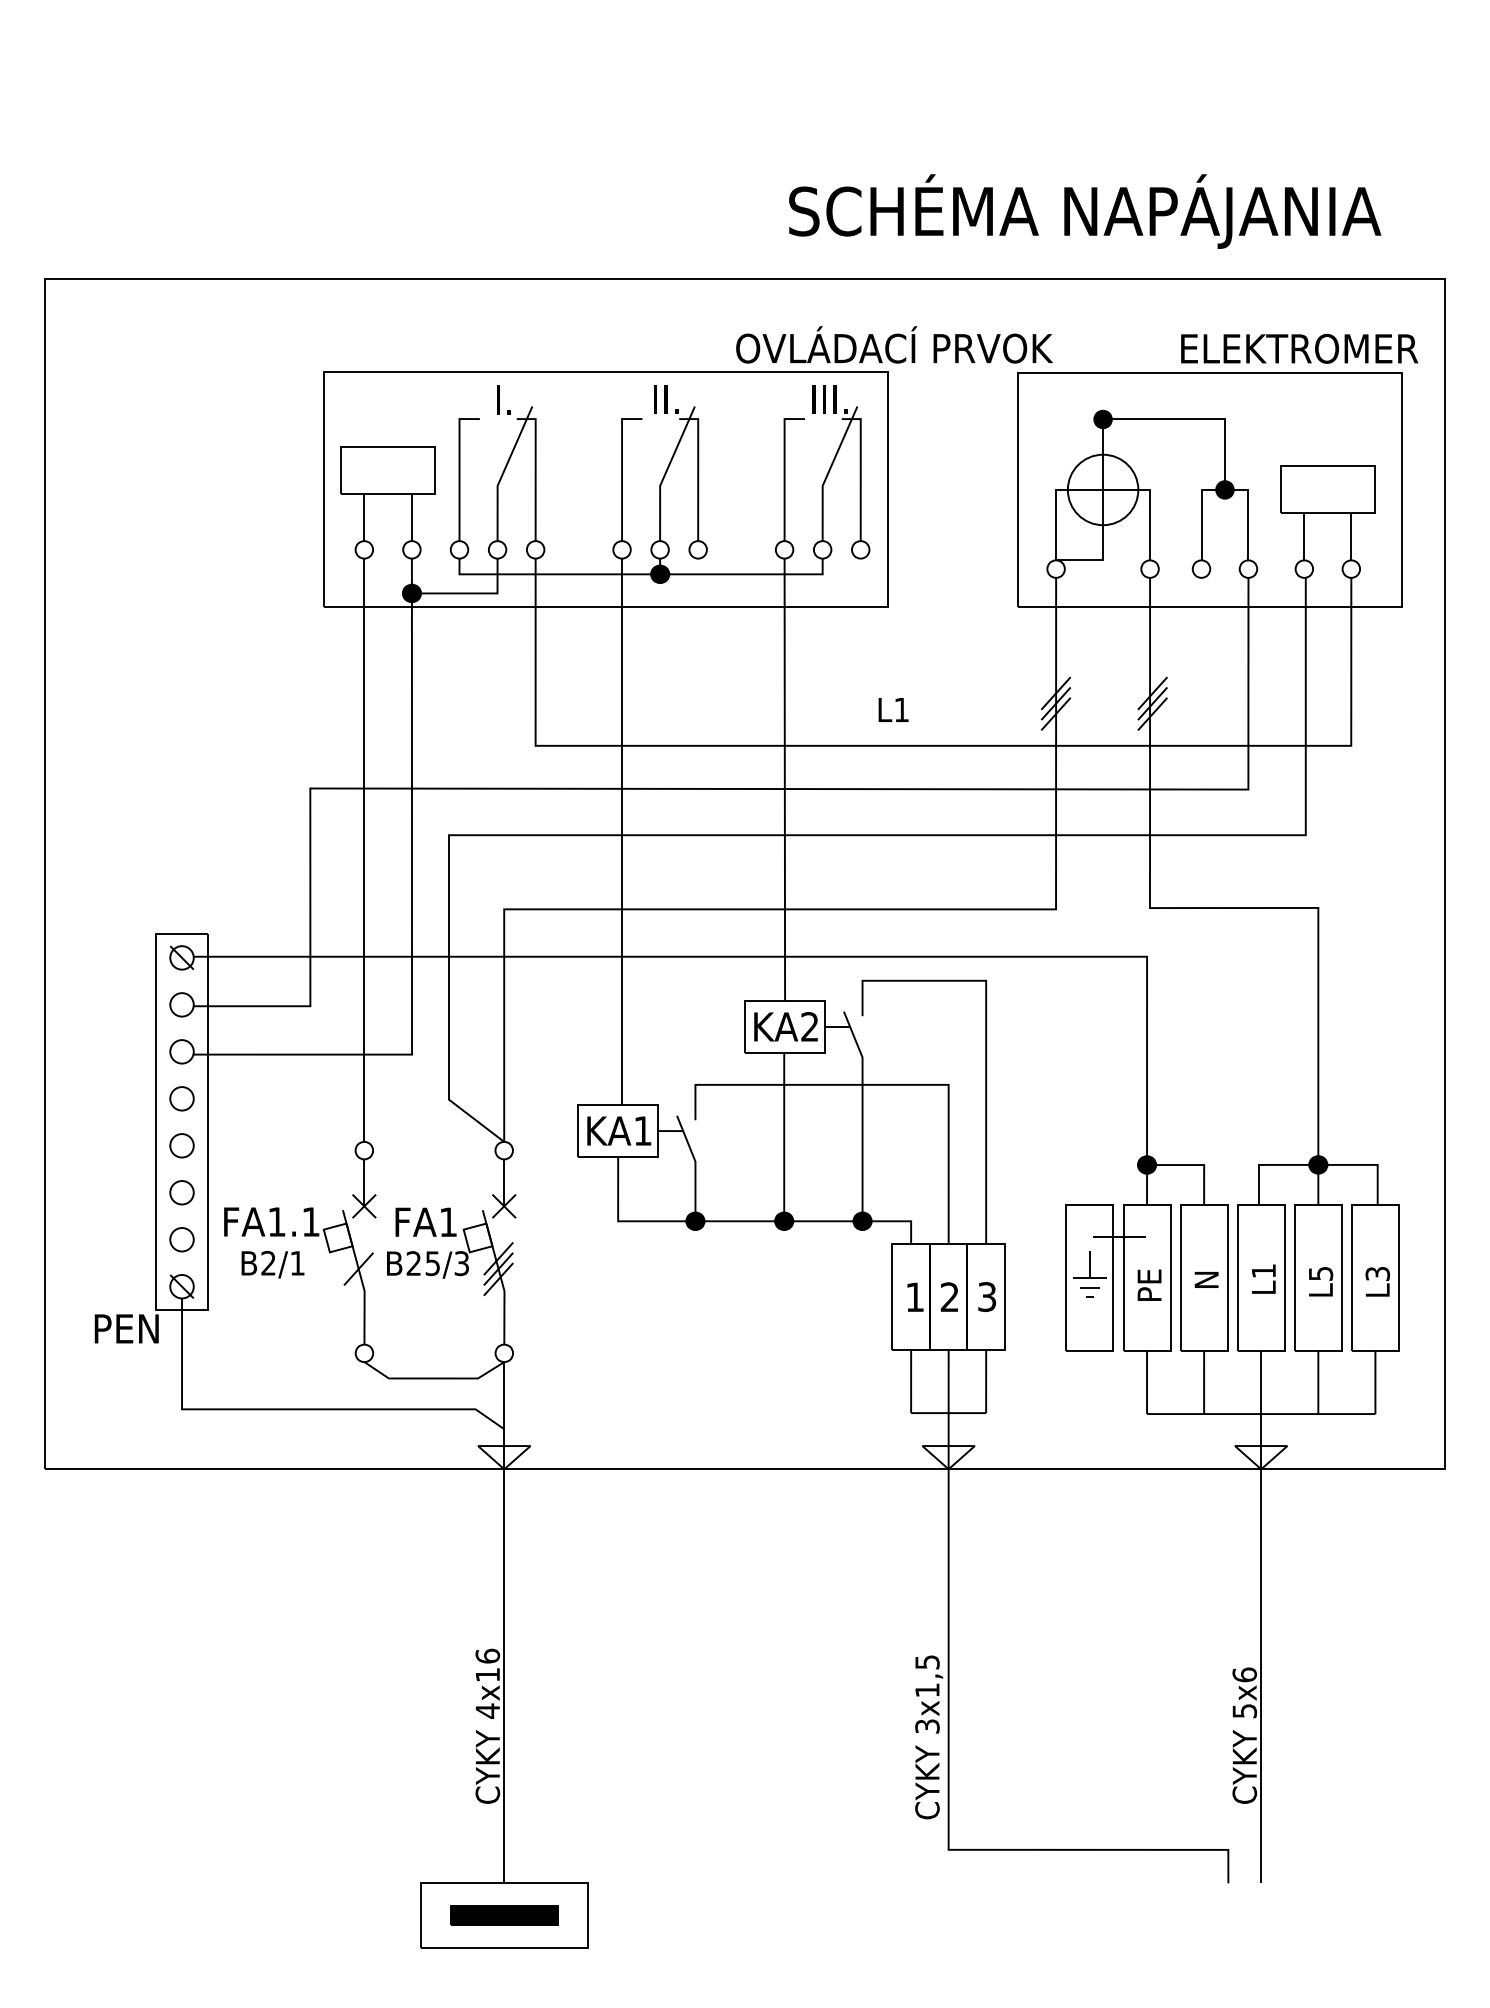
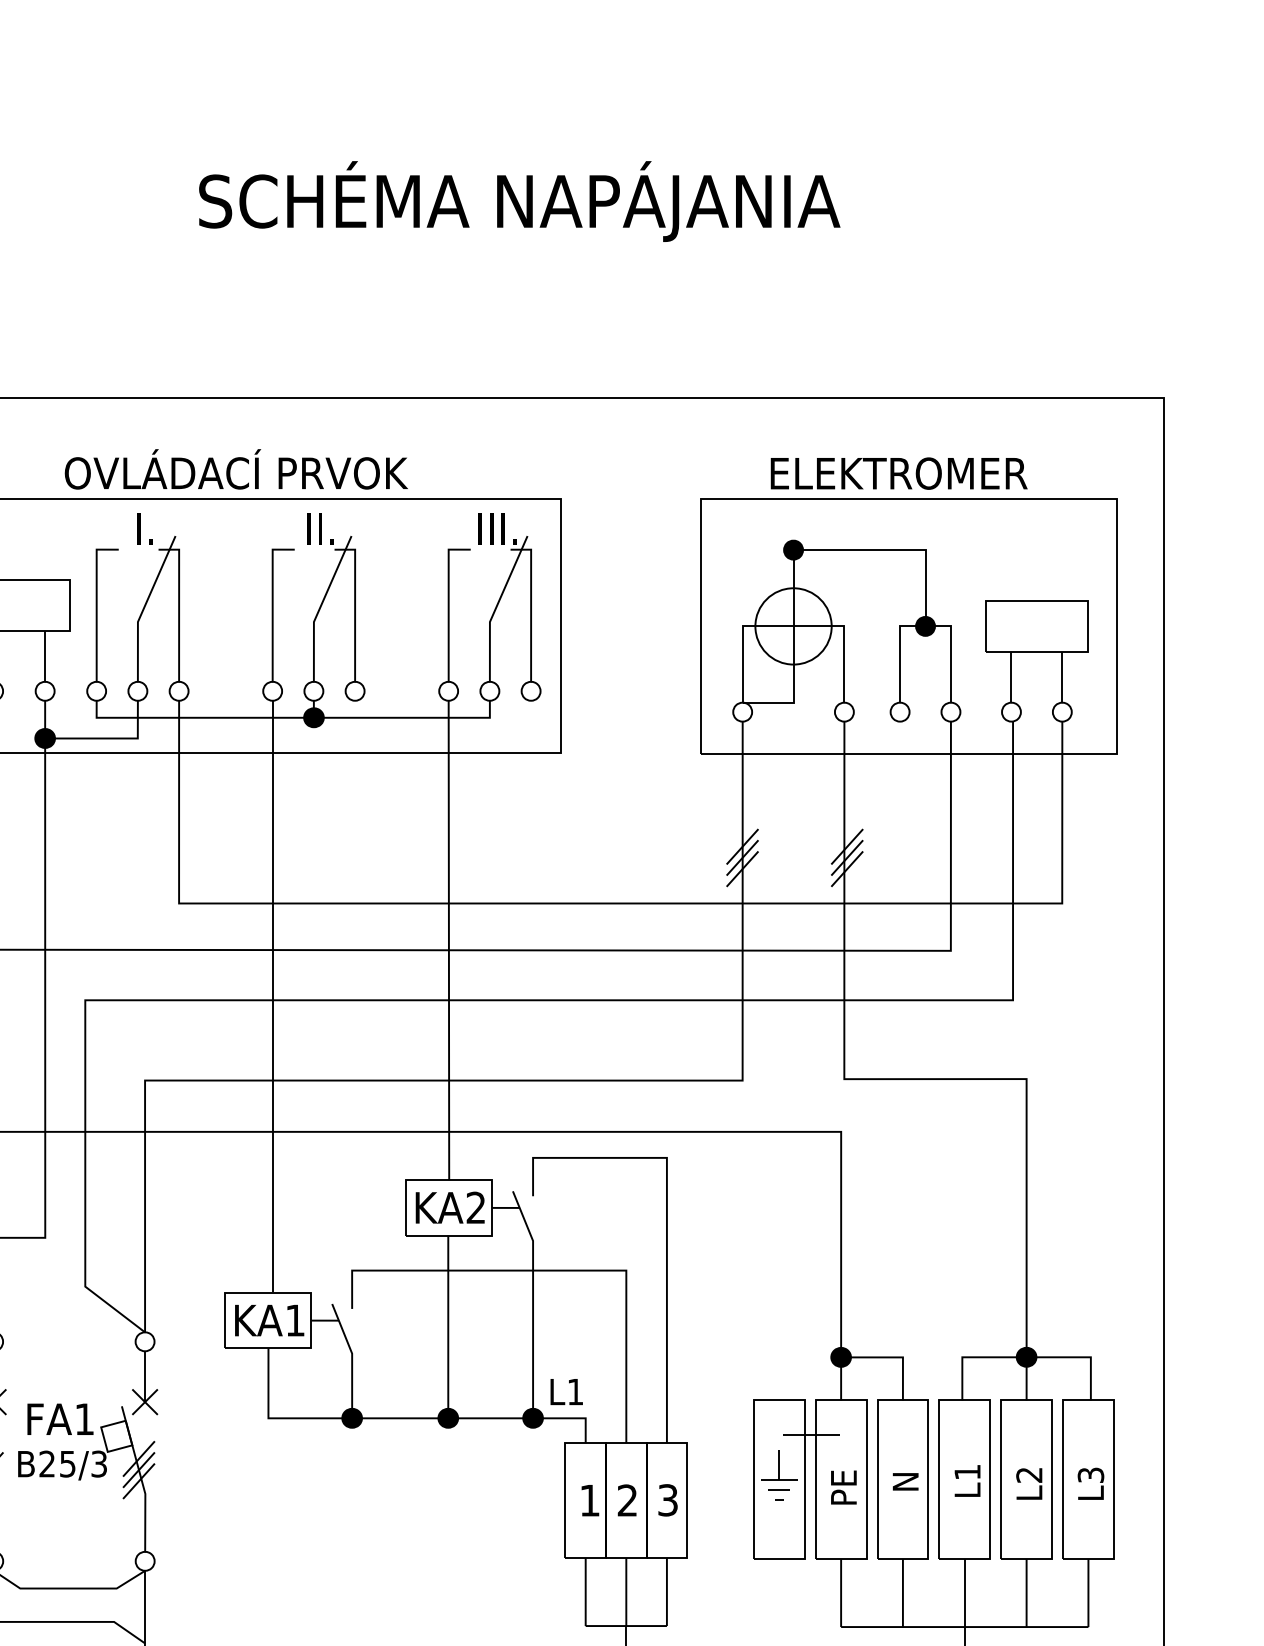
text: (1085, 211) -> (520, 201), moved
text: (894, 344) -> (236, 468), moved
text: (1299, 348) -> (899, 473), moved
text: (893, 709) -> (566, 1391), moved
text: (1320, 1273) -> (1028, 1474), L5 -> L2

